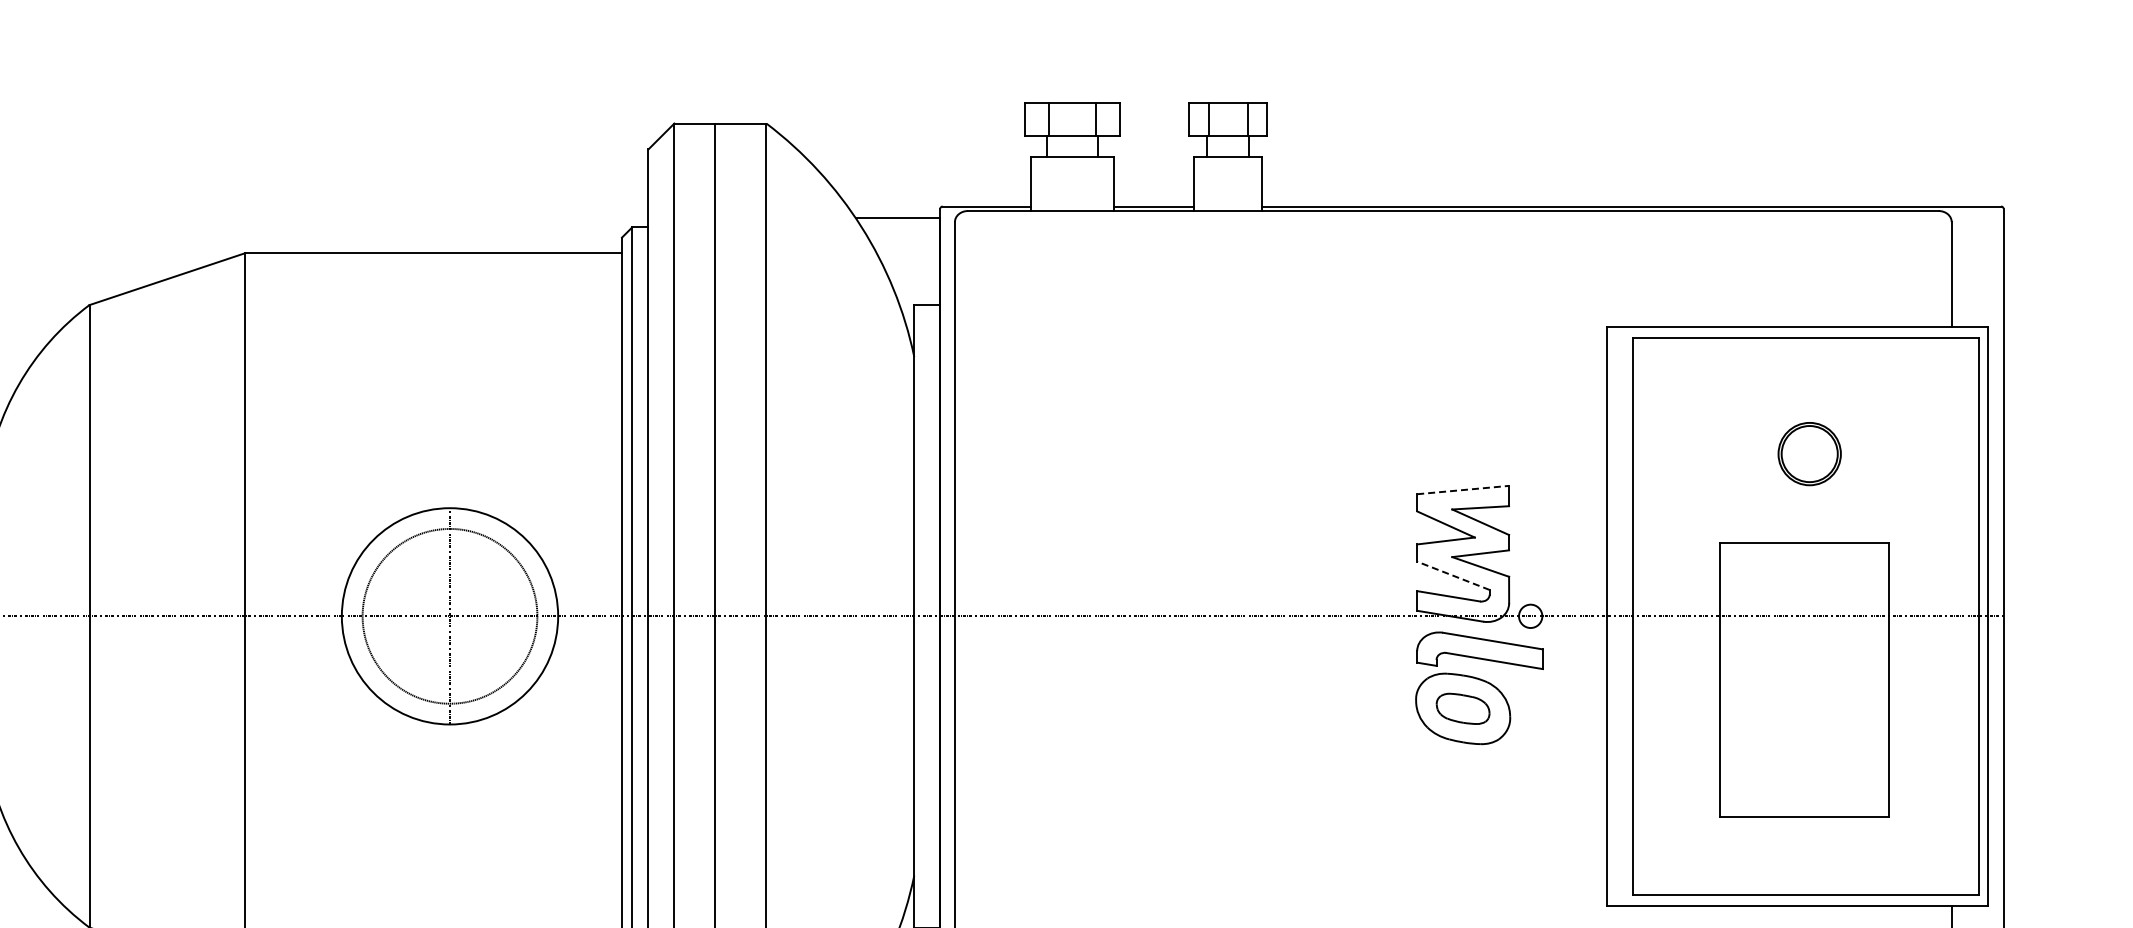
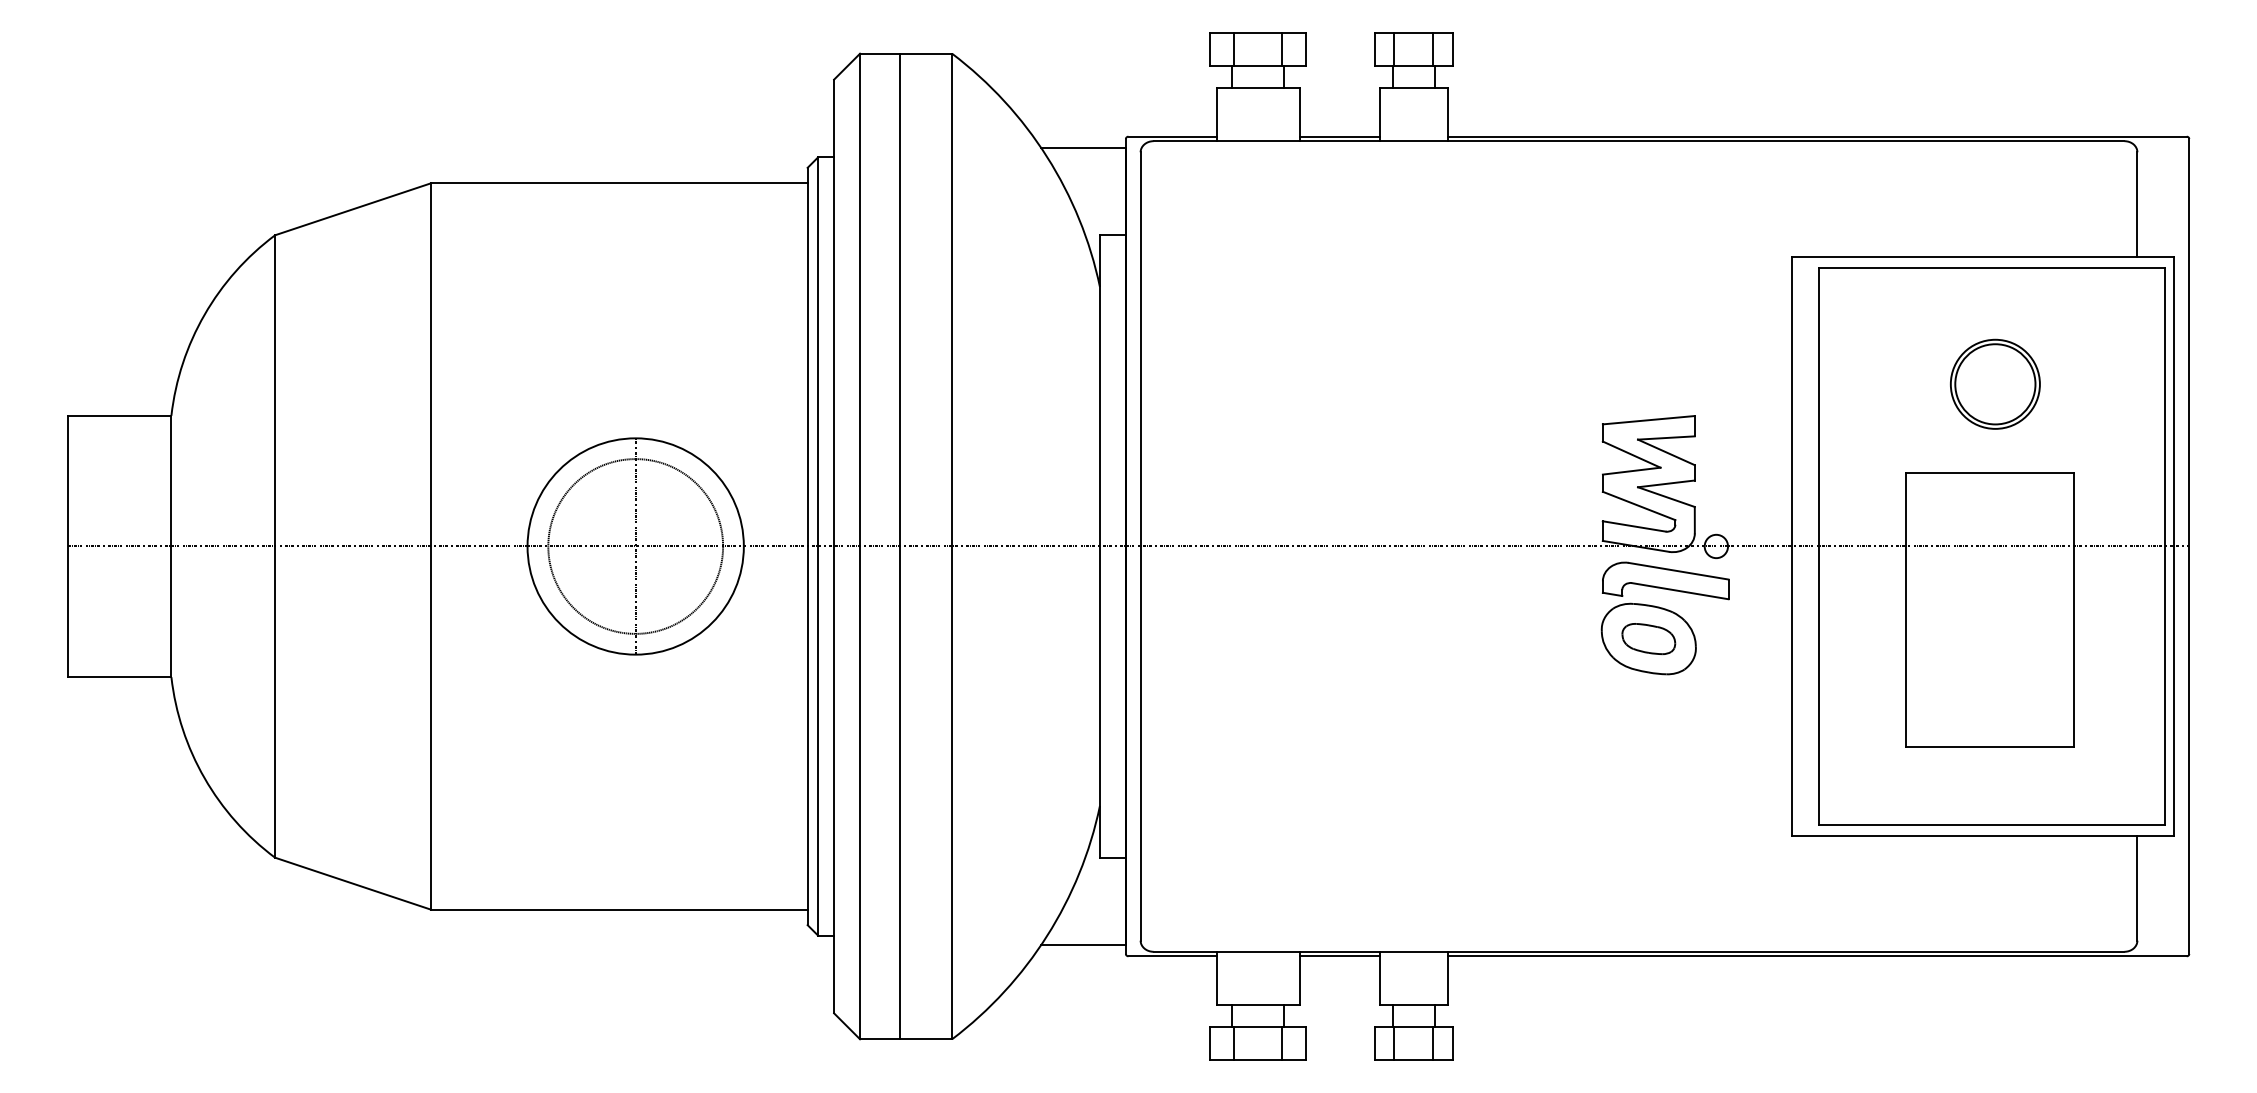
part: (1809, 453) -> (1995, 383), size x1.43
line: (1463, 490) -> (1649, 420), dashed -> solid
line: (1453, 575) -> (1639, 505), dashed -> solid

